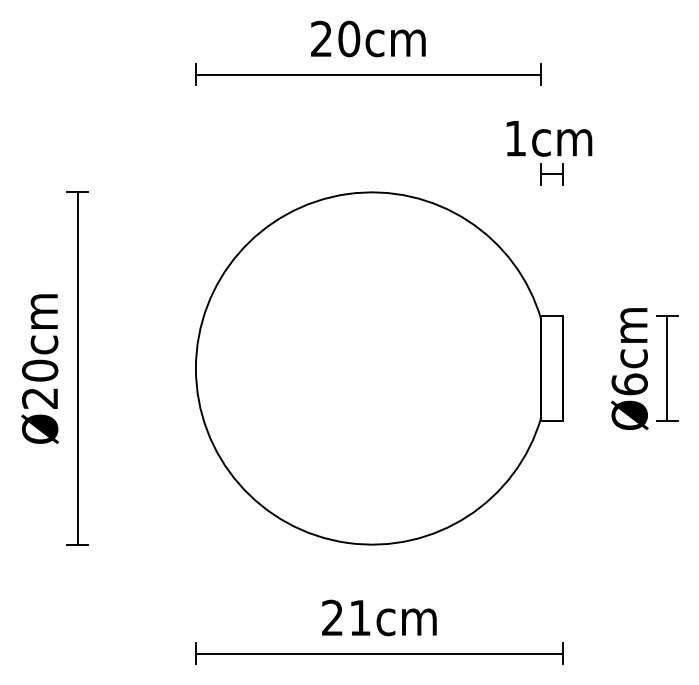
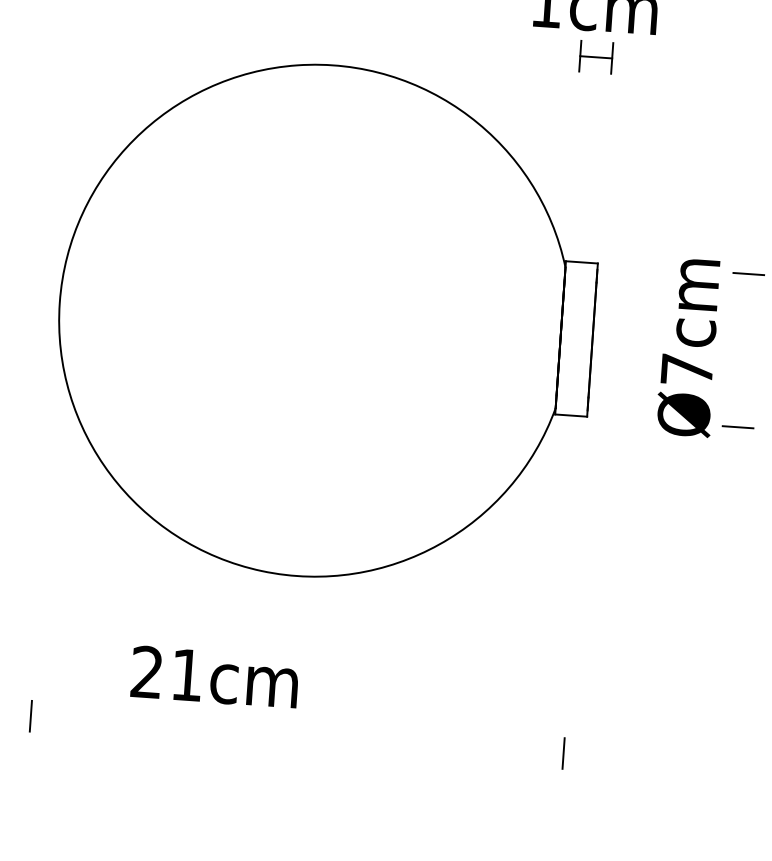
line: (667, 368) -> (743, 350), removed
text: (629, 384) -> (686, 369), Ø6cm -> Ø7cm
text: (379, 617) -> (215, 676), moved
line: (379, 653) -> (297, 734), removed

